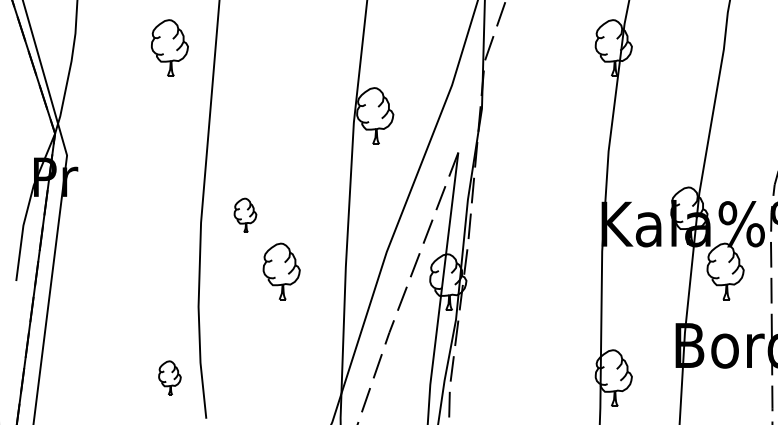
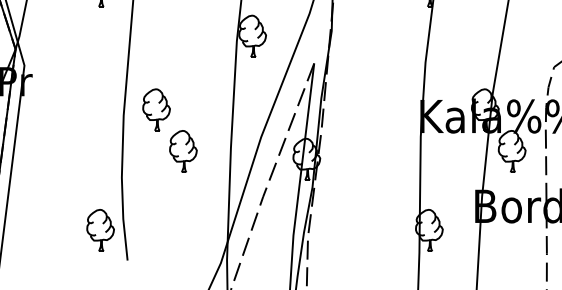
part: (245, 215) -> (156, 110), size x1.67
part: (169, 377) -> (100, 230), size x1.67

